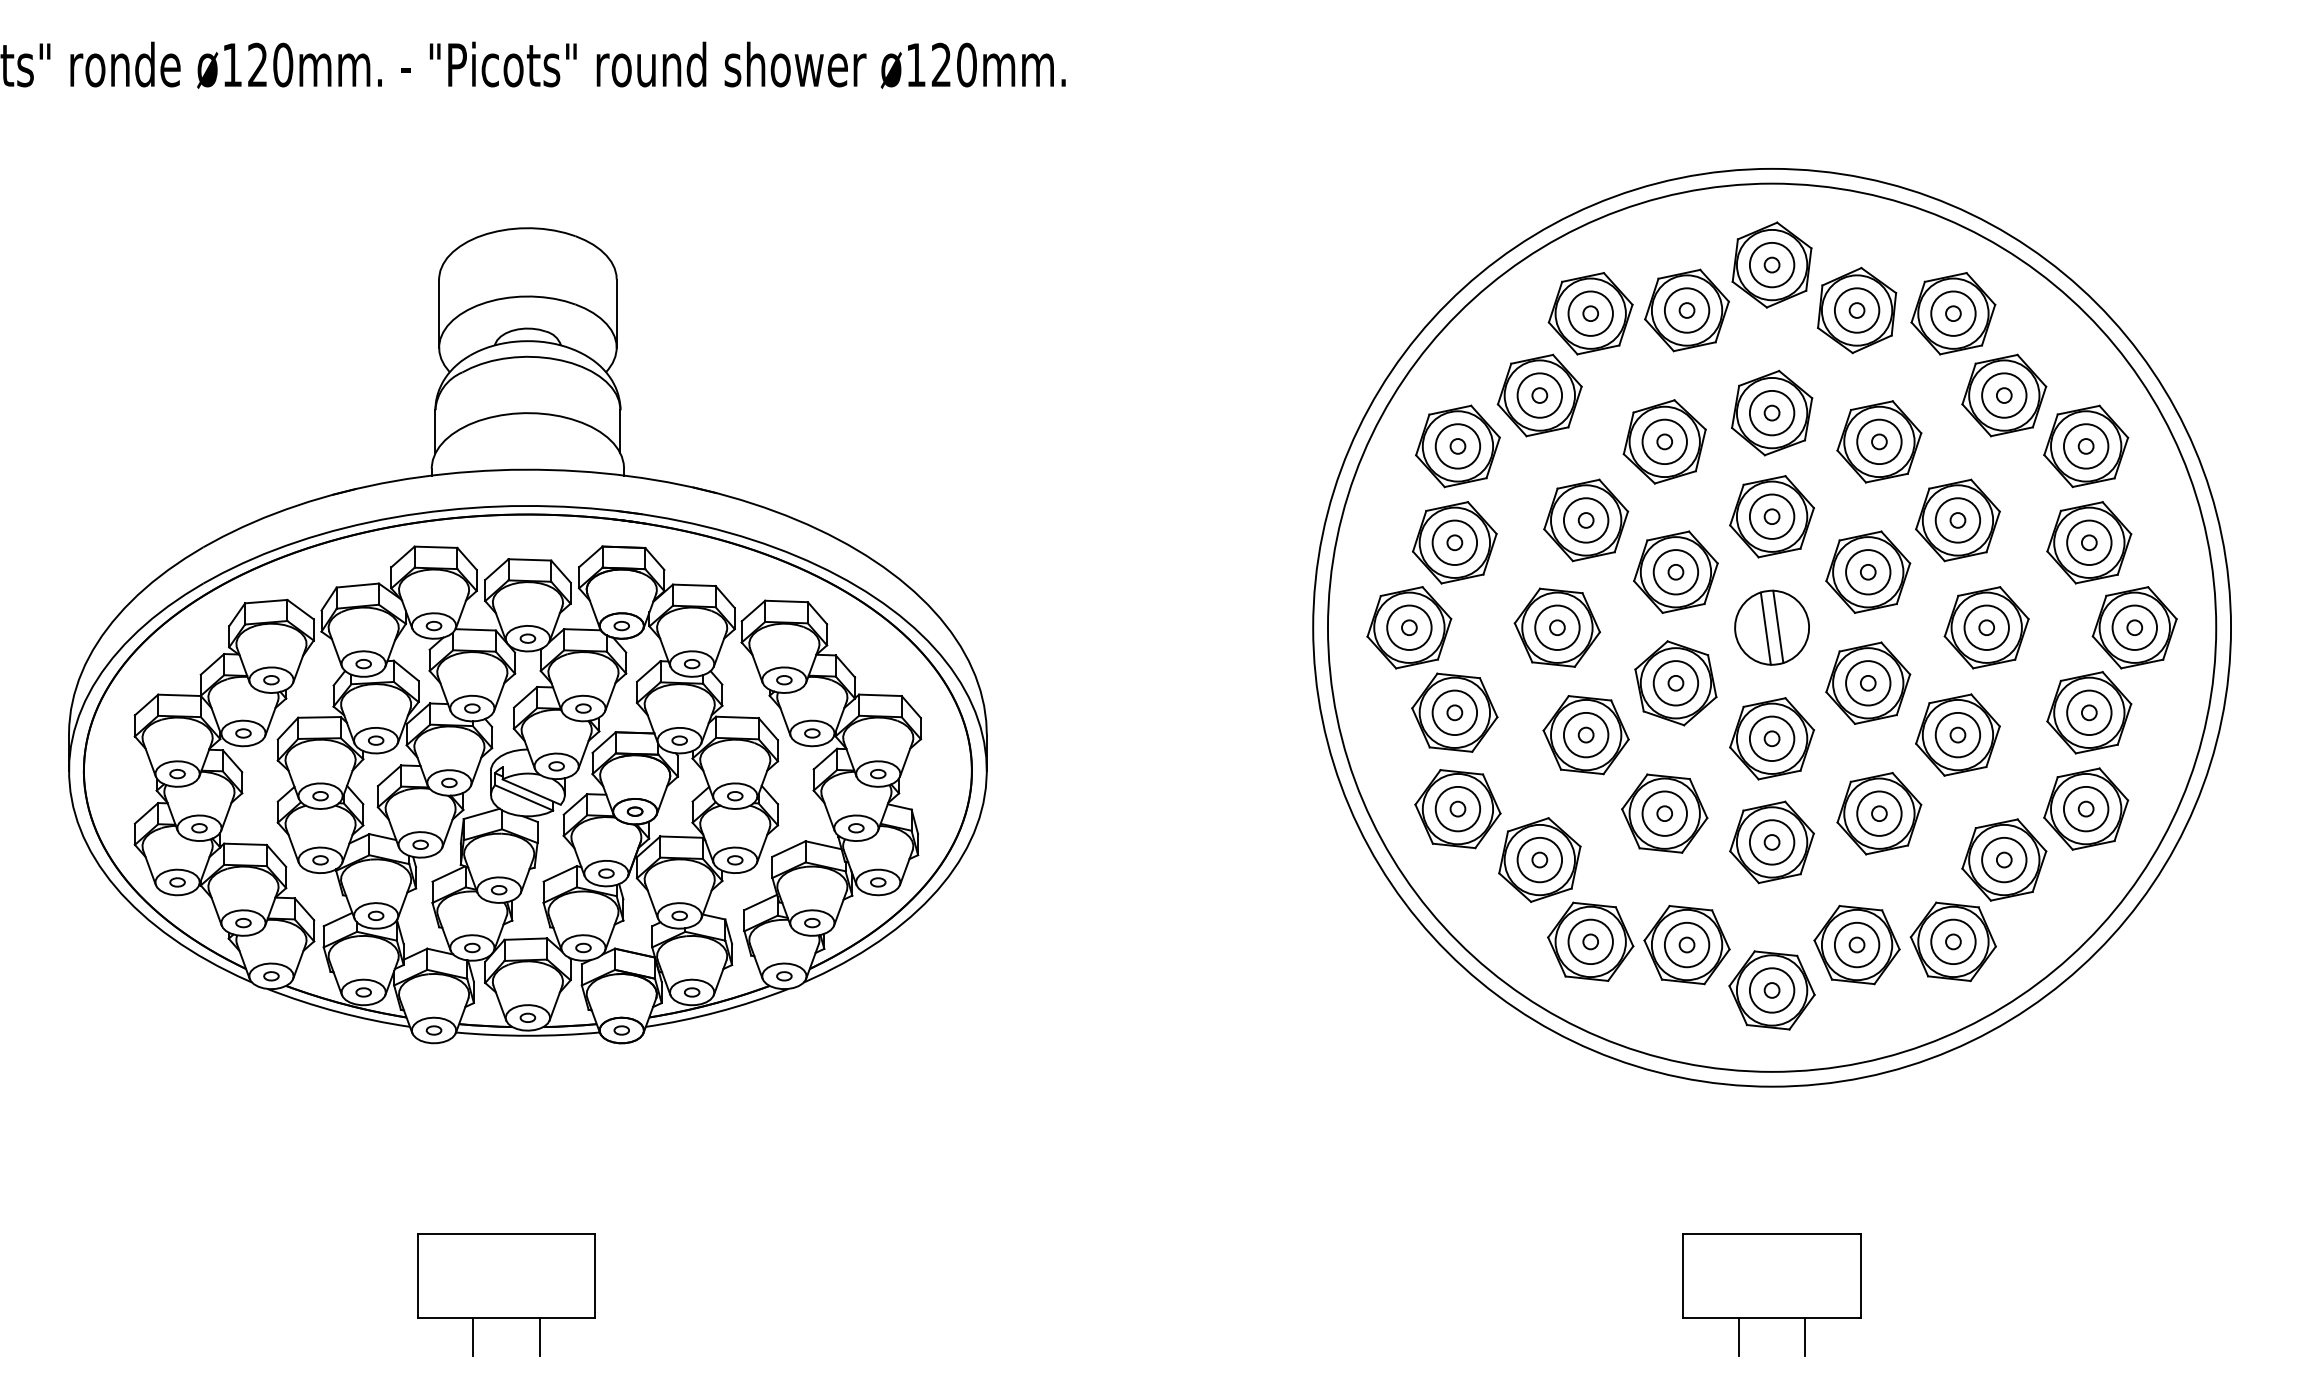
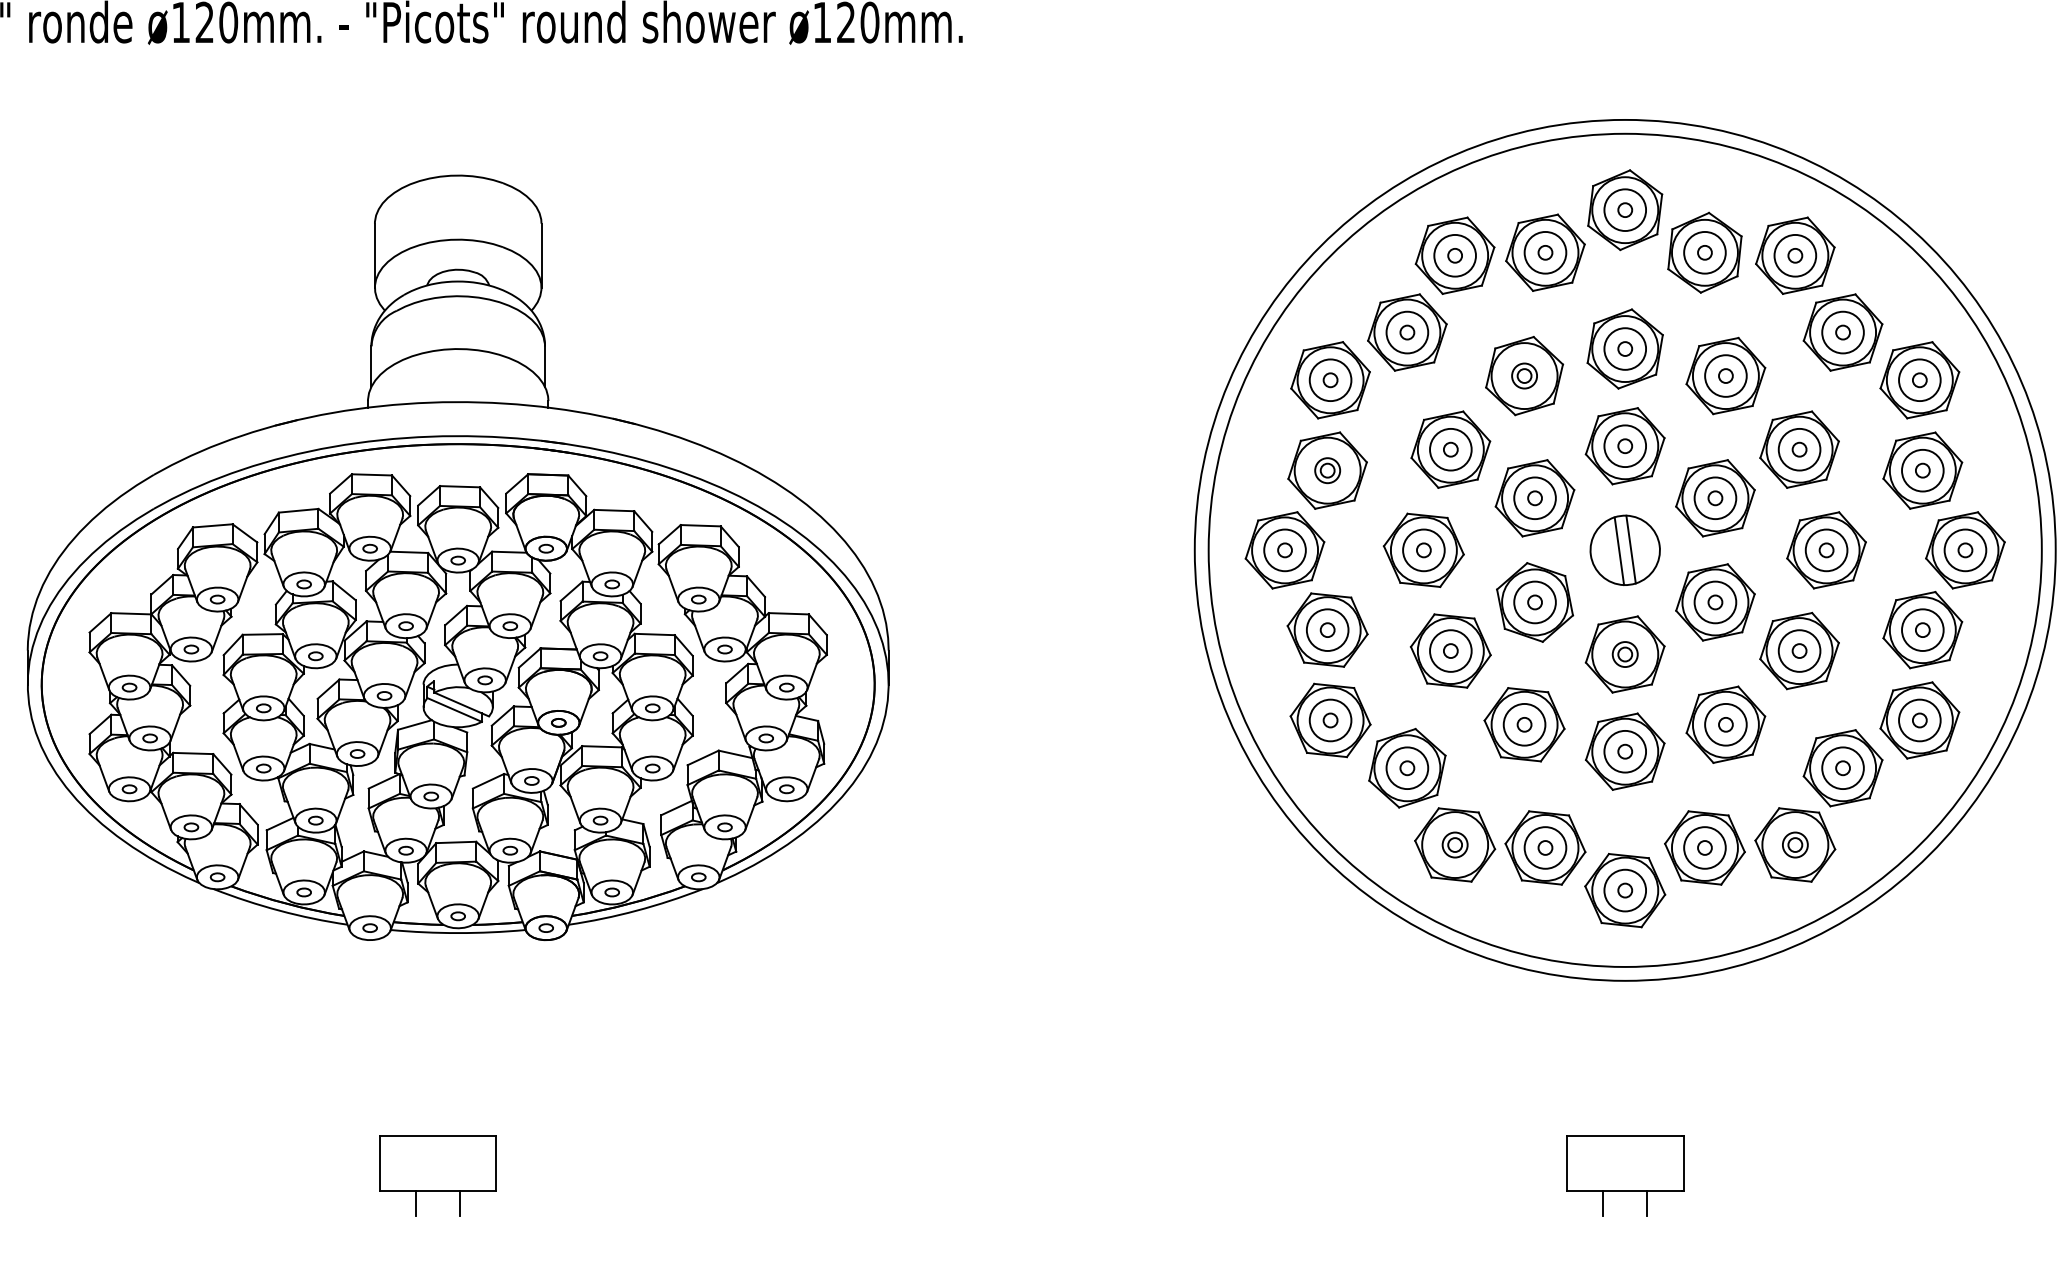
circle: (1664, 441) -> (1524, 375), size x0.6
circle: (1454, 542) -> (1327, 470), size x0.6
circle: (1771, 738) -> (1624, 654), size x0.6
circle: (1590, 941) -> (1454, 844), size x0.6
circle: (1953, 941) -> (1795, 844), size x0.6
part: (506, 1294) -> (438, 1175), size x0.7
part: (1771, 1294) -> (1624, 1175), size x0.7

